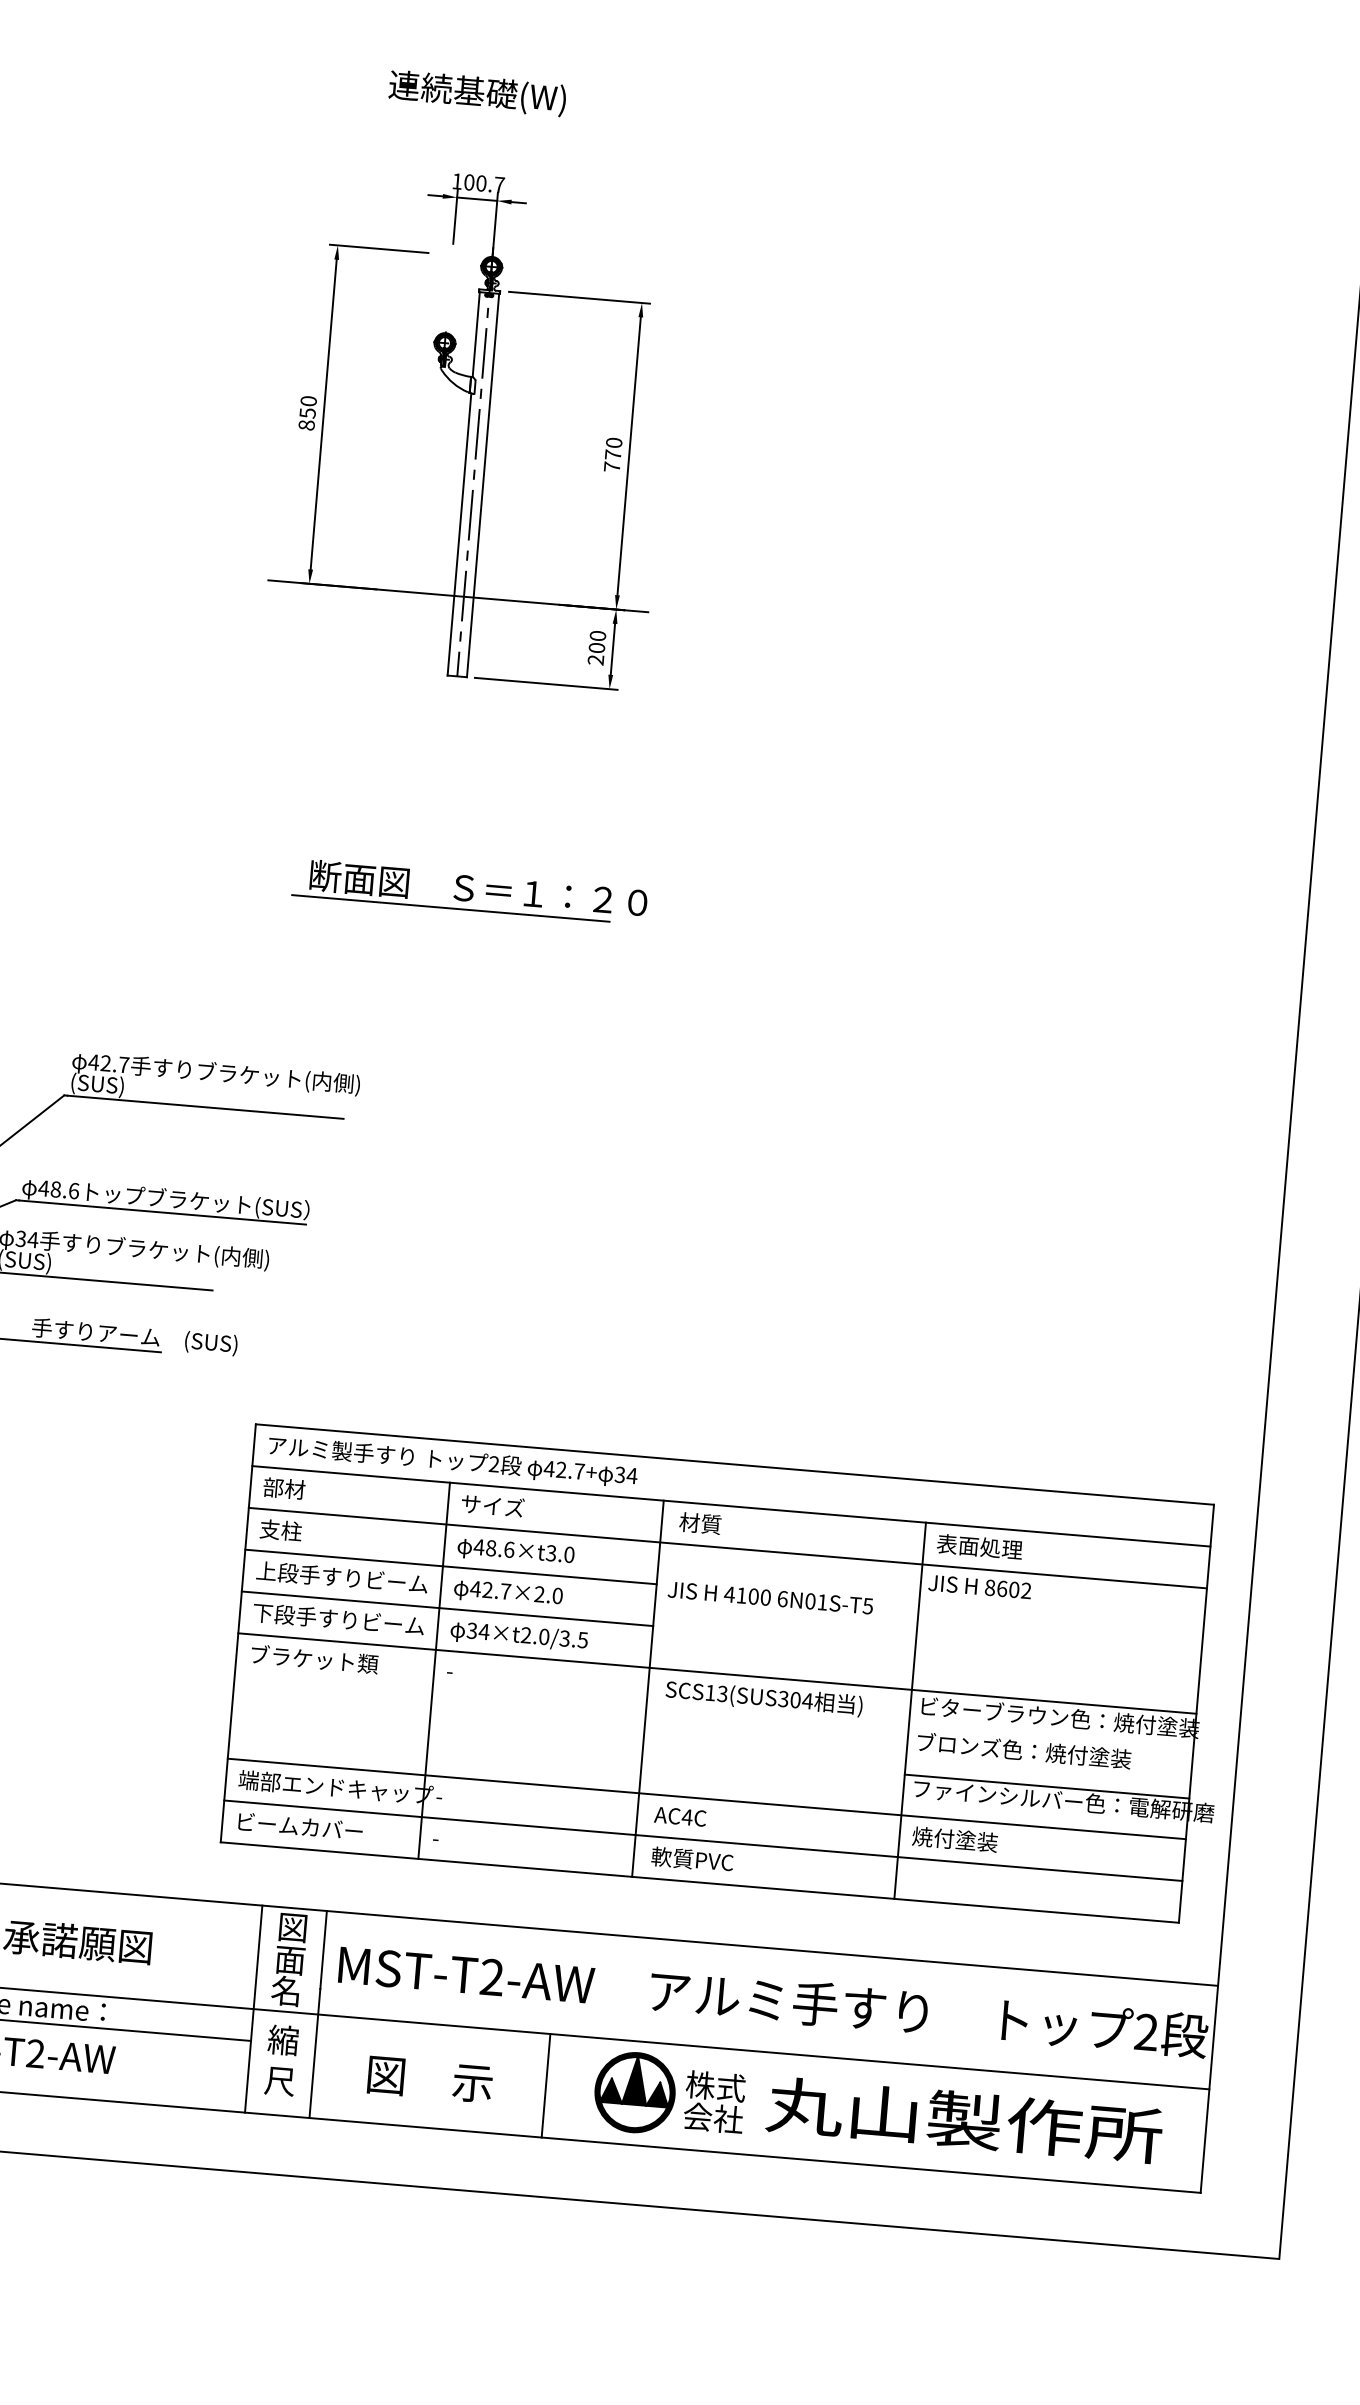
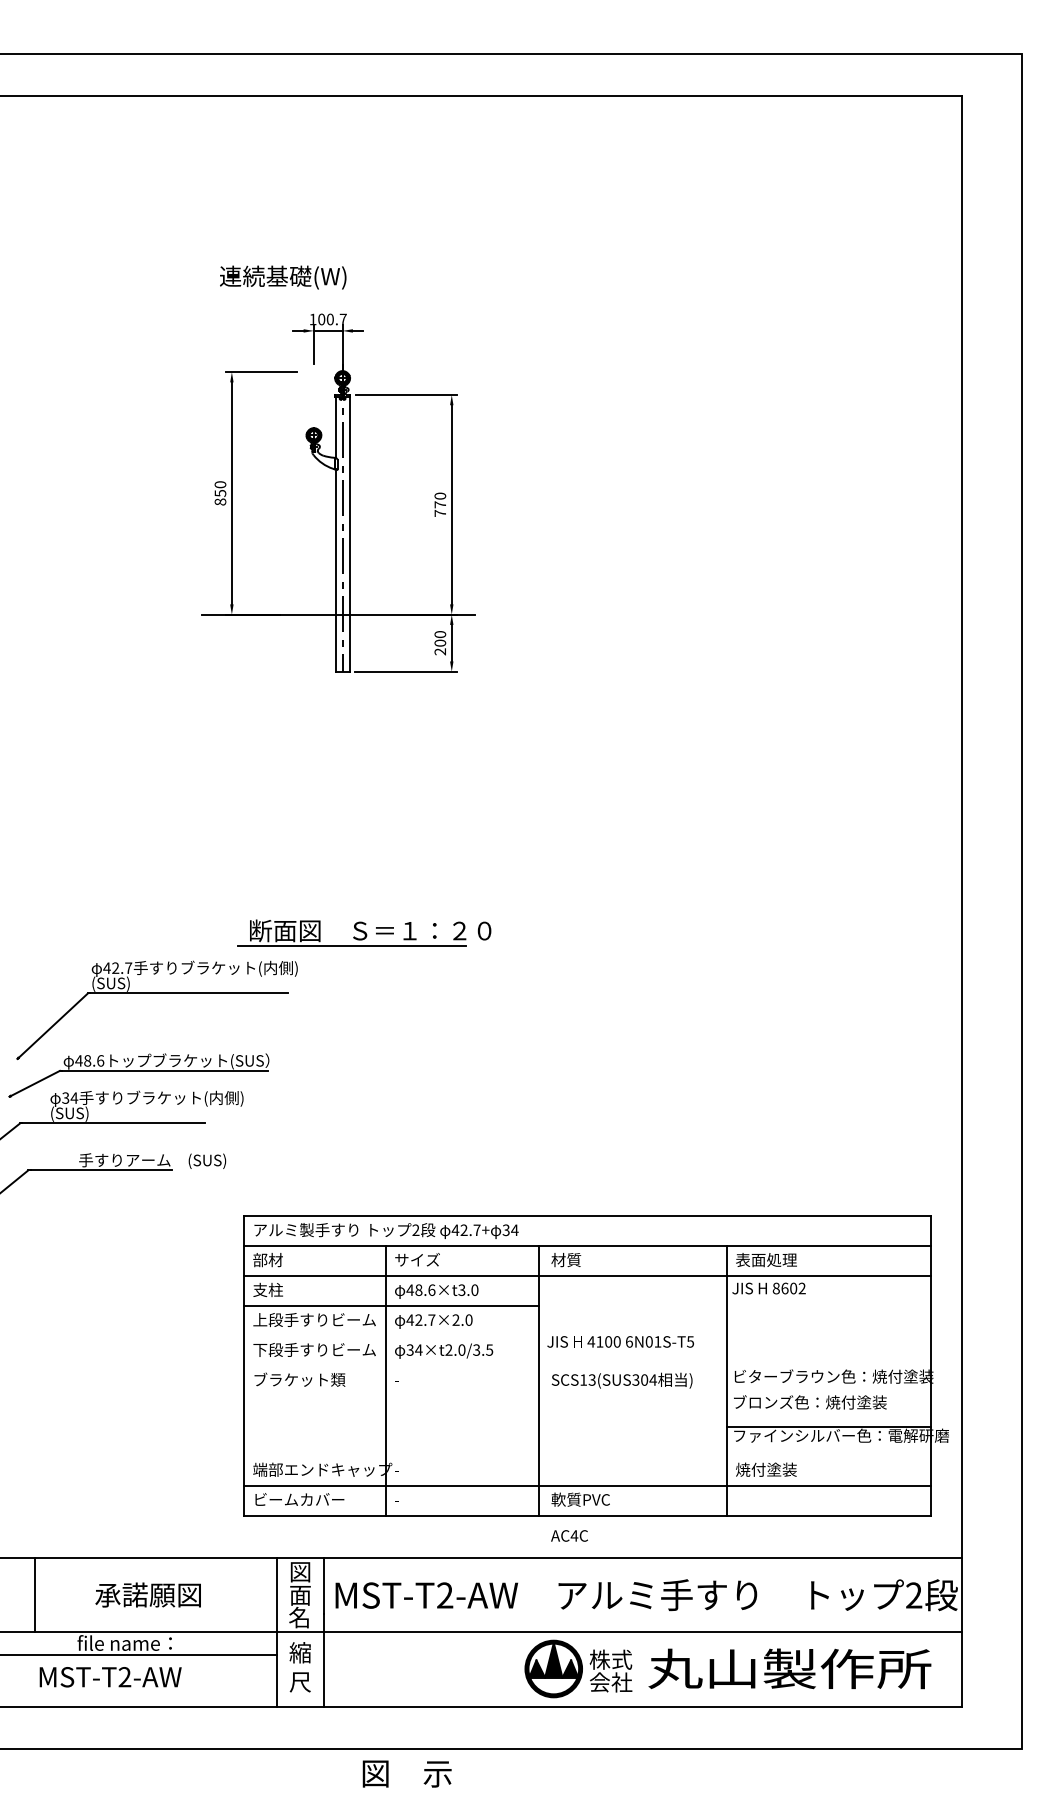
text: (477, 93) -> (283, 277), moved
part: (470, 890) -> (364, 932), moved
text: (770, 1597) -> (620, 1341), moved
line: (446, 1608) -> (390, 1335), removed
line: (716, 1672) -> (586, 1365), removed
line: (705, 1798) -> (586, 1455), removed
text: (680, 1816) -> (569, 1535), moved
text: (429, 2078) -> (406, 1773), moved
line: (546, 2085) -> (490, 1669), removed

